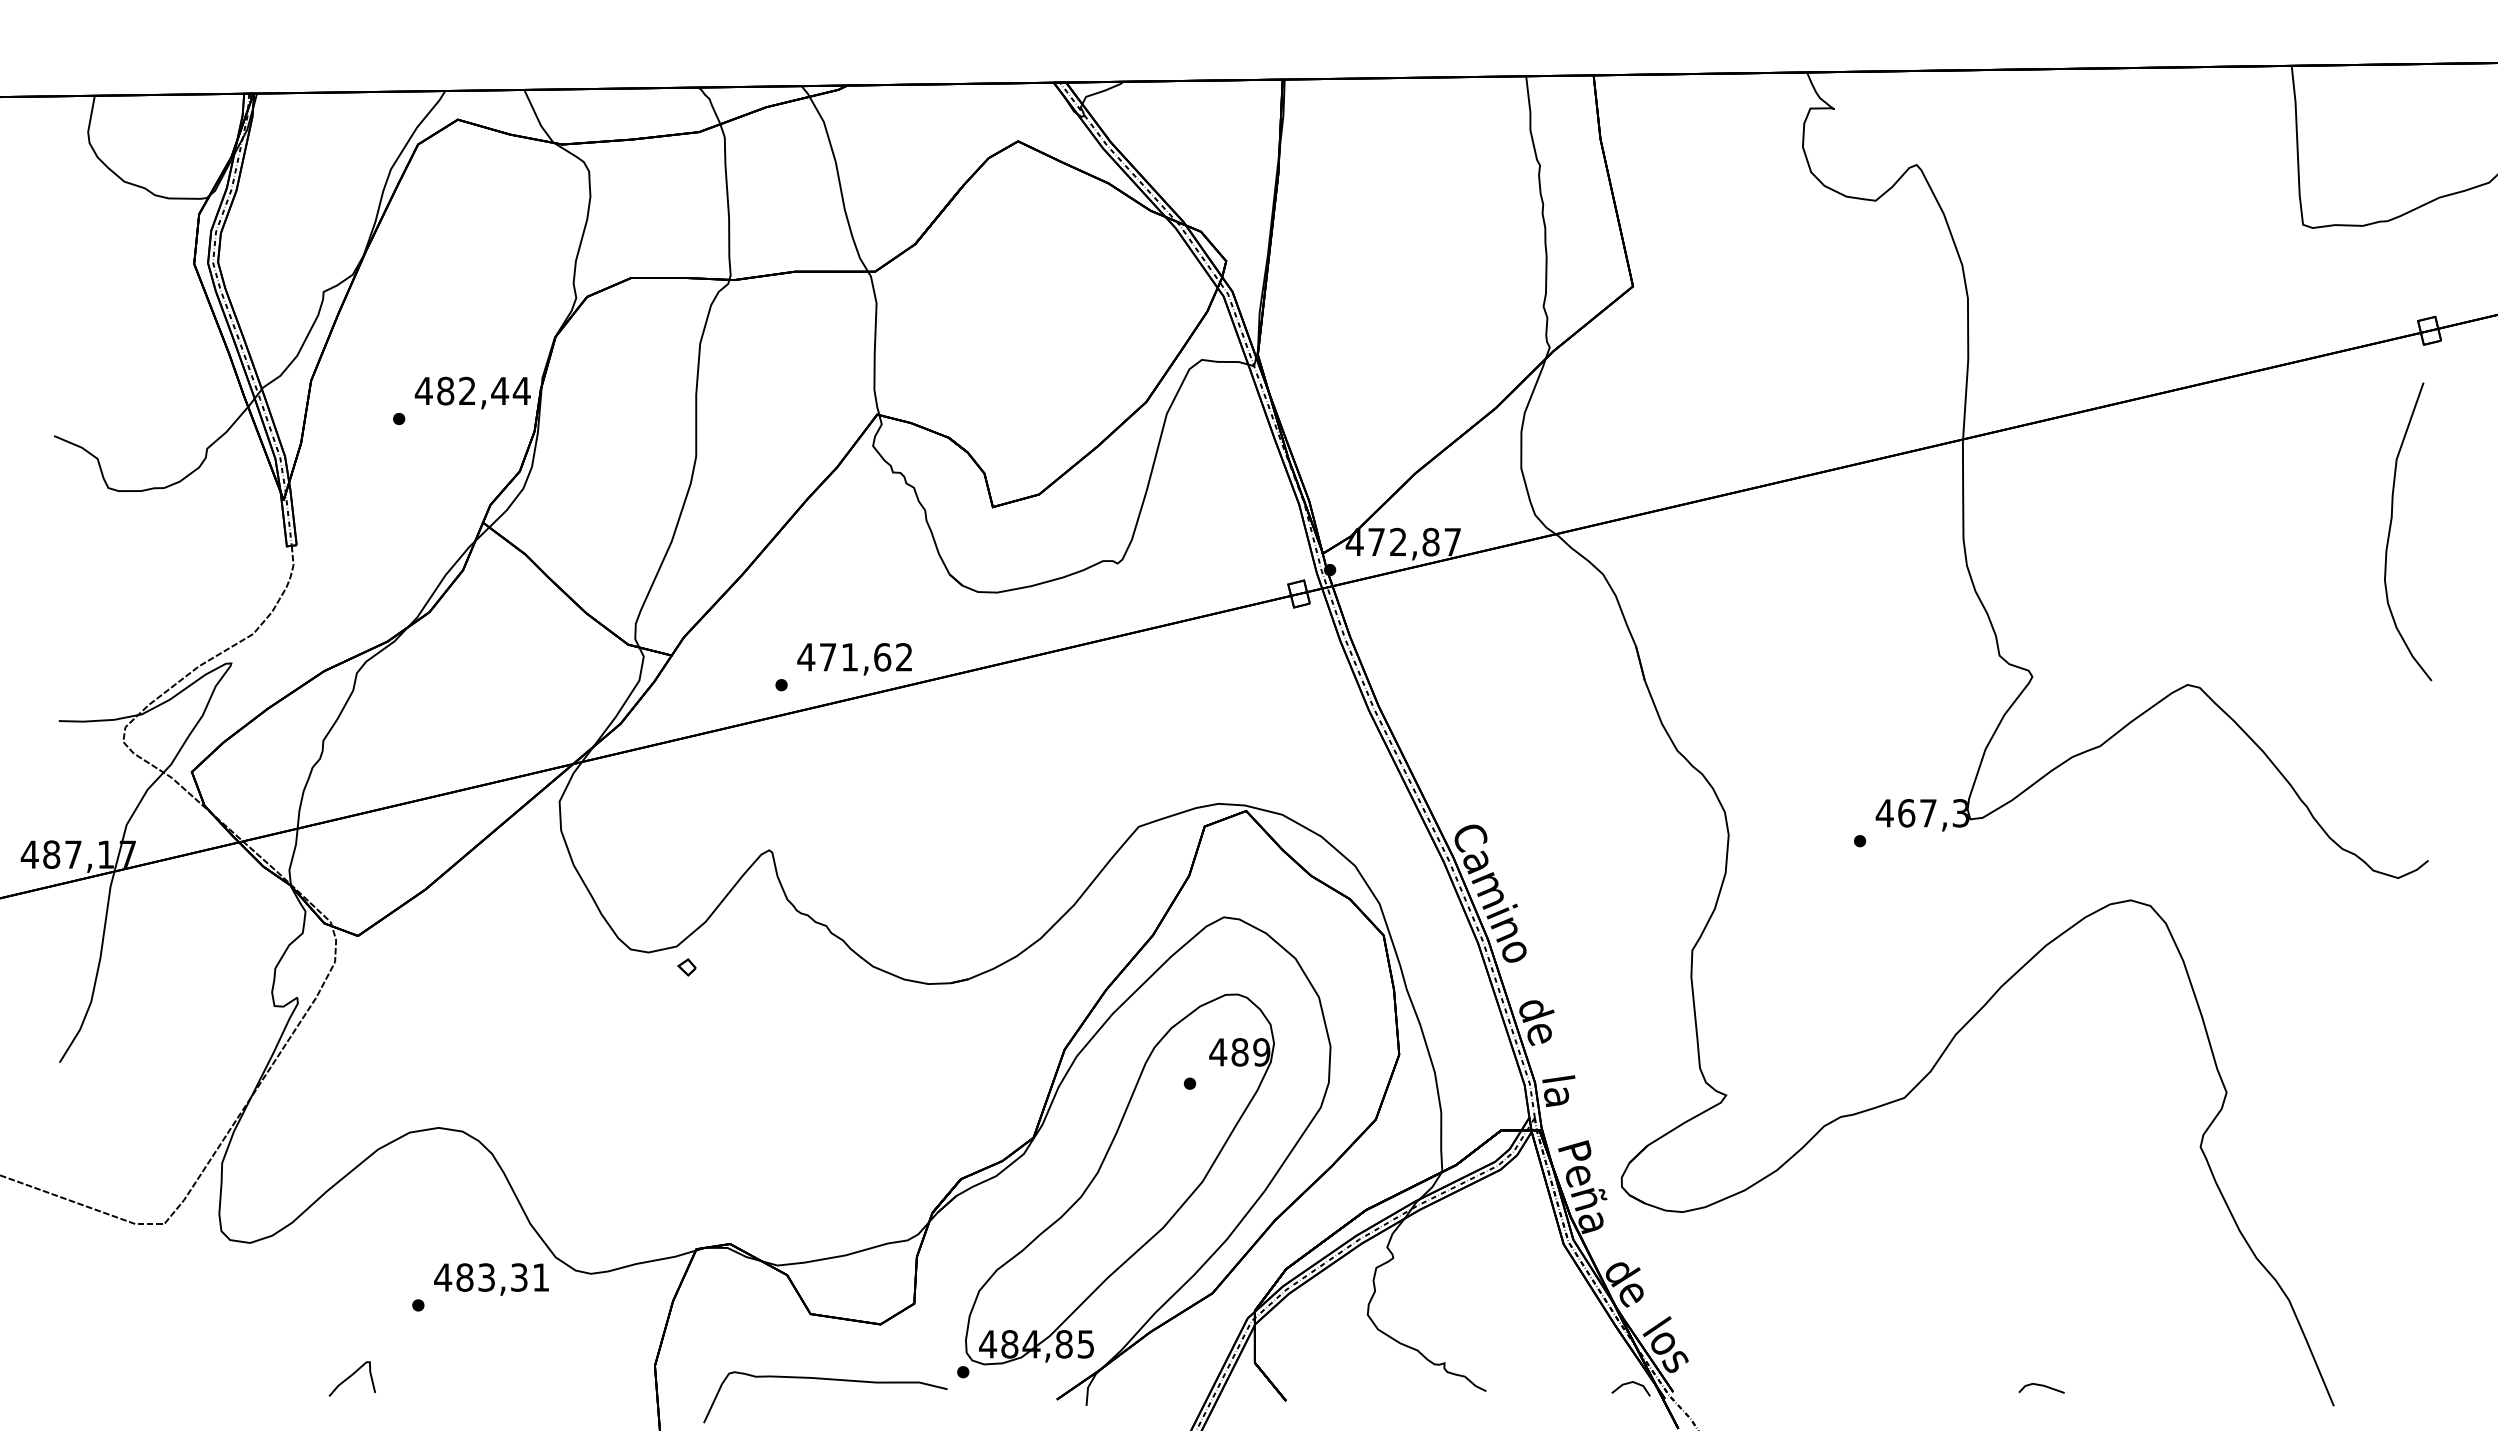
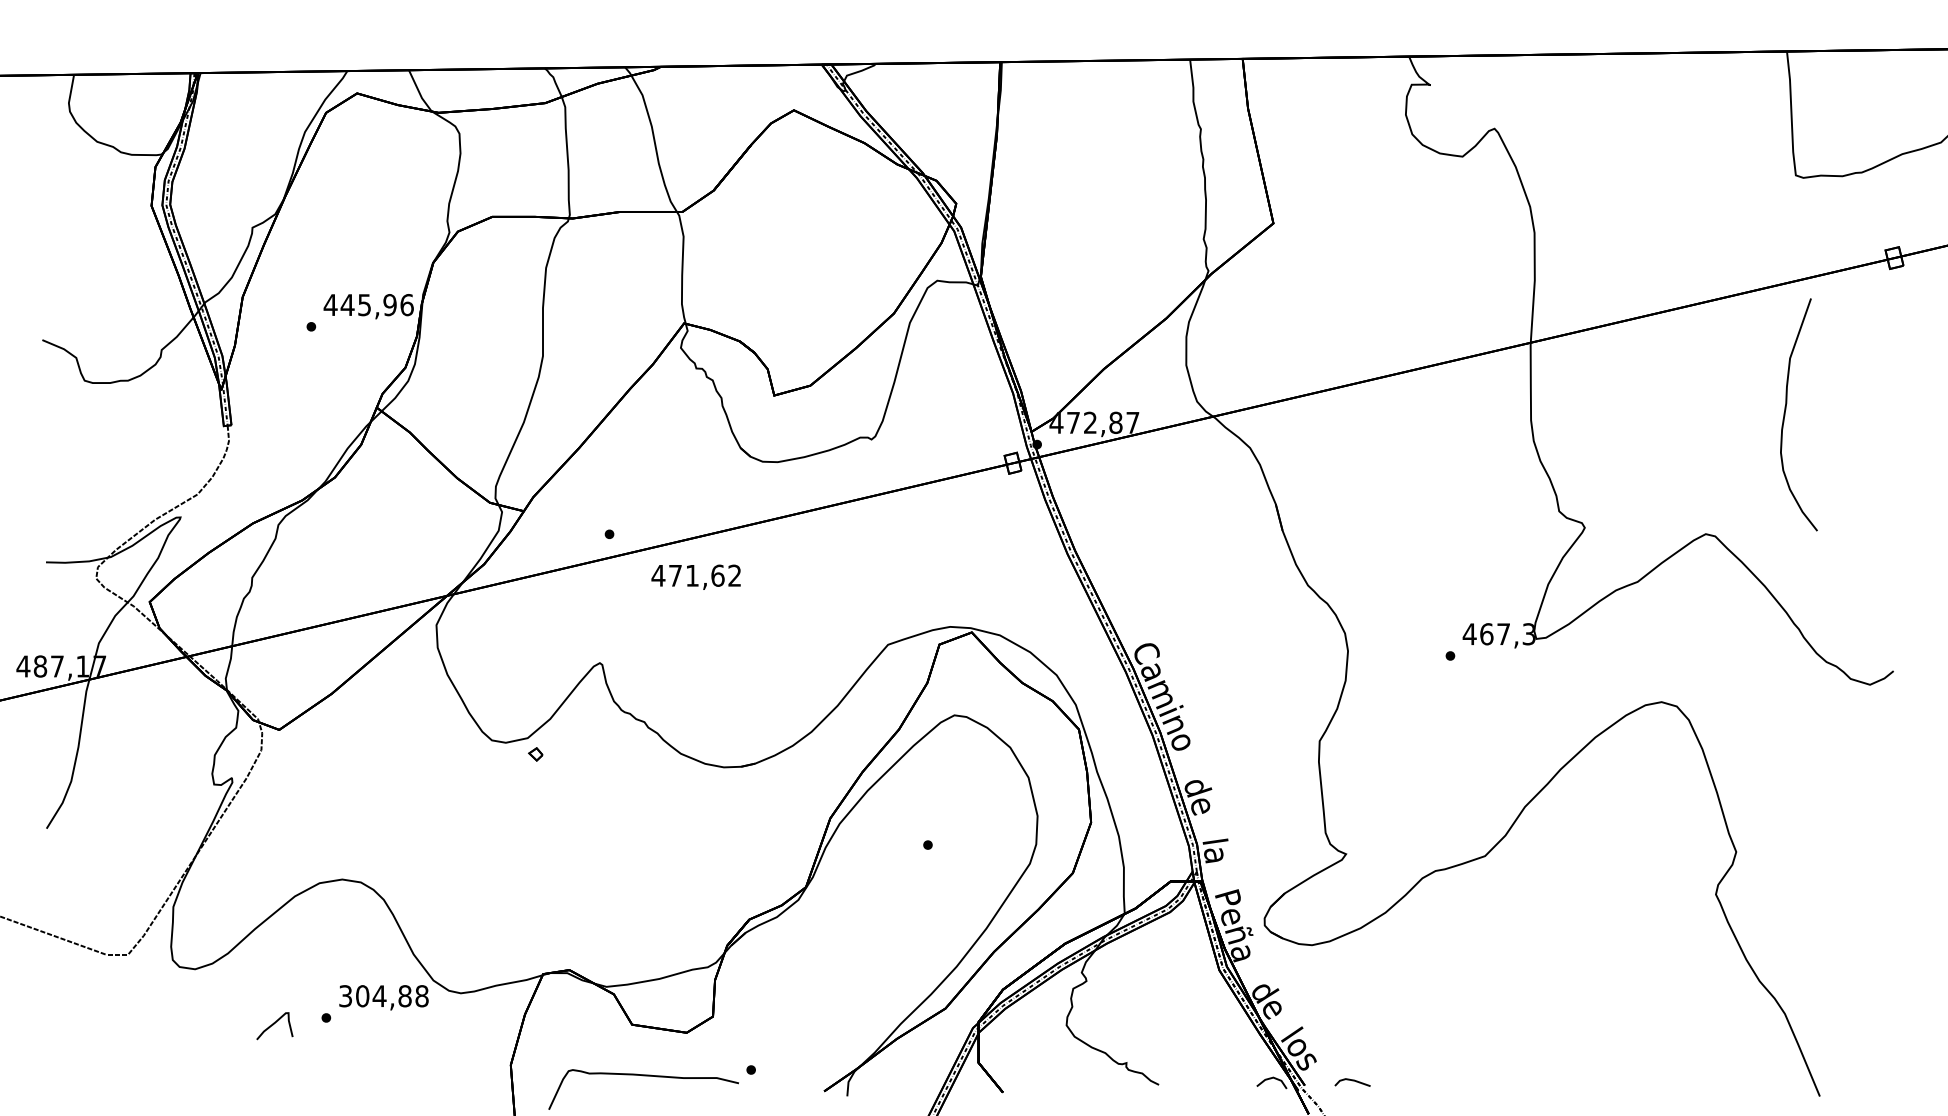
text: (483, 390) -> (377, 304), 482,44 -> 445,96
curve: (2391, 526) -> (1786, 410), moved
text: (854, 659) -> (696, 577), moved
part: (1119, 1179) -> (873, 919), removed
text: (491, 1277) -> (383, 996), 483,31 -> 304,88
curve: (350, 1377) -> (273, 1025), moved
line: (2041, 1386) -> (1352, 1081), moved

